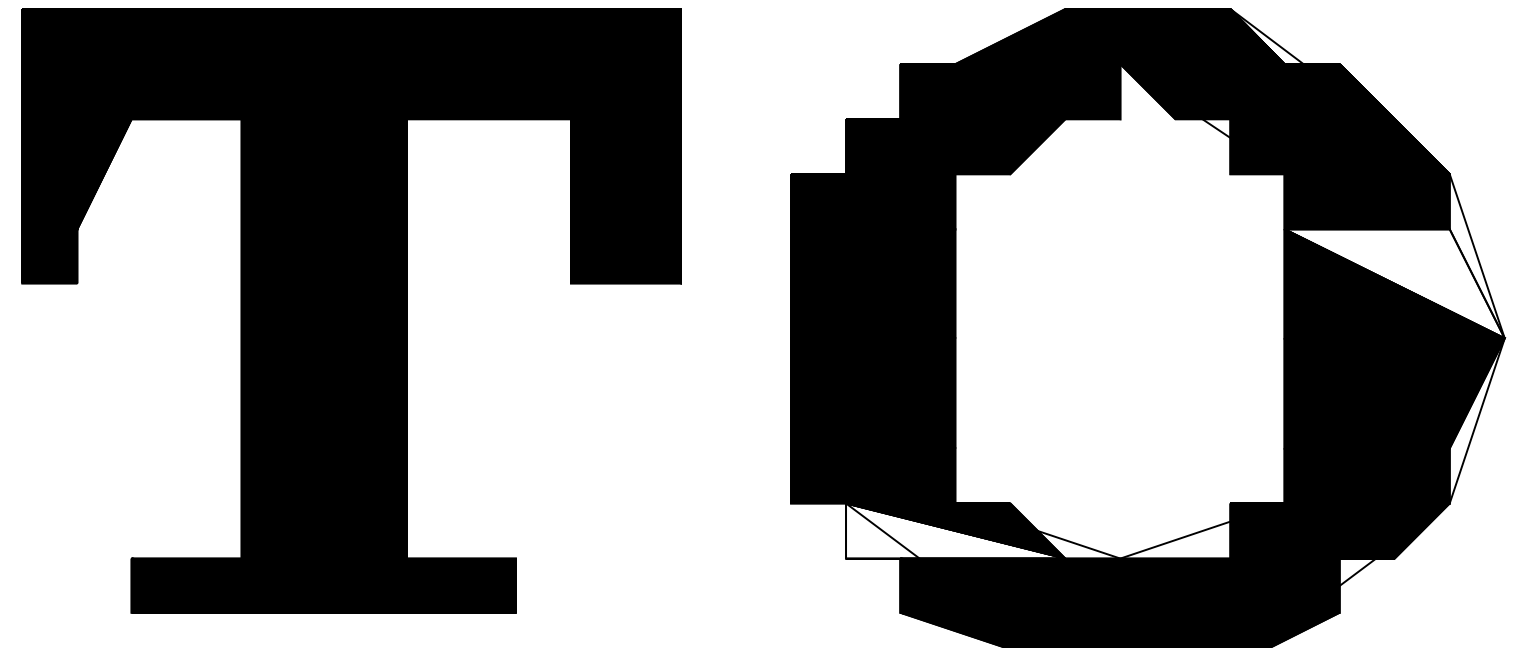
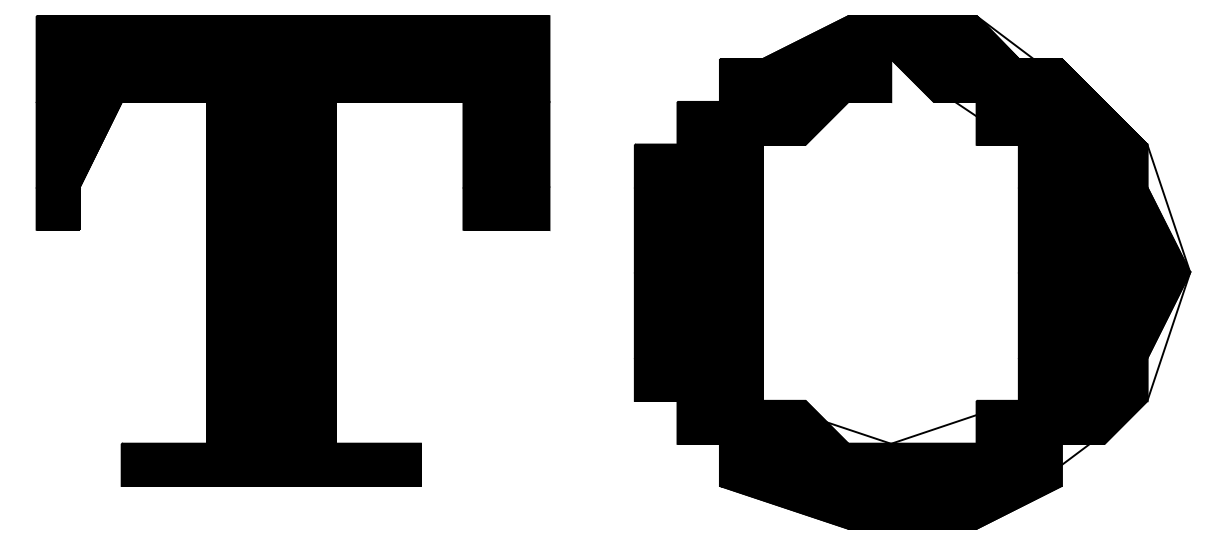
fill: (1394, 283) -> (1104, 229), added
fill: (955, 529) -> (762, 421), added

